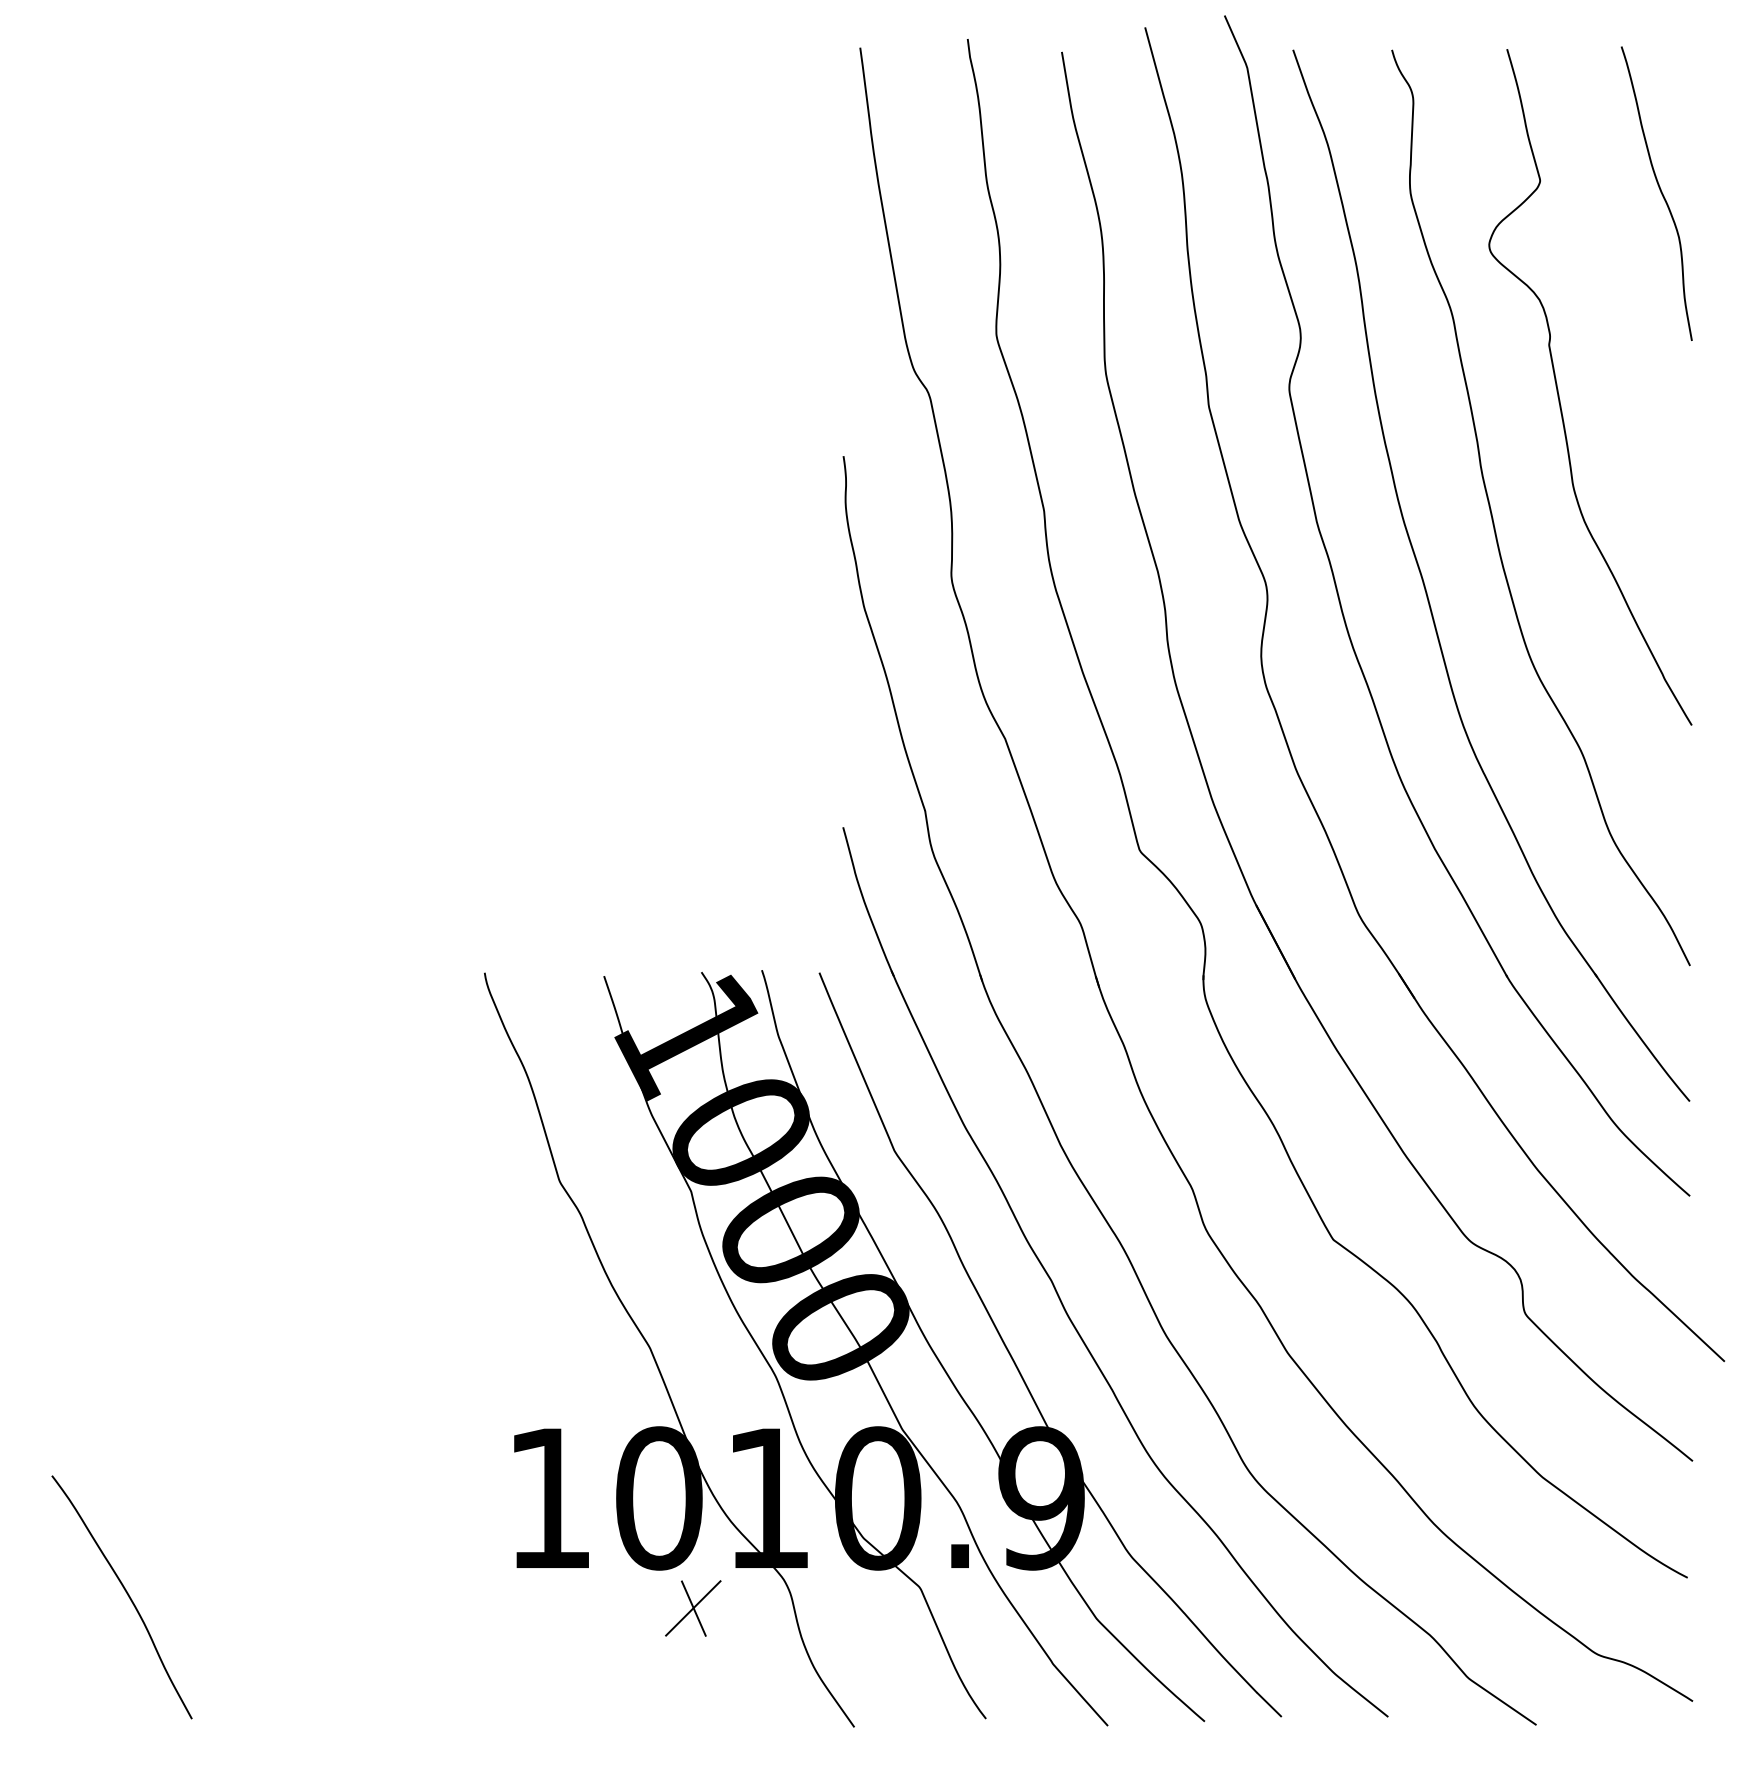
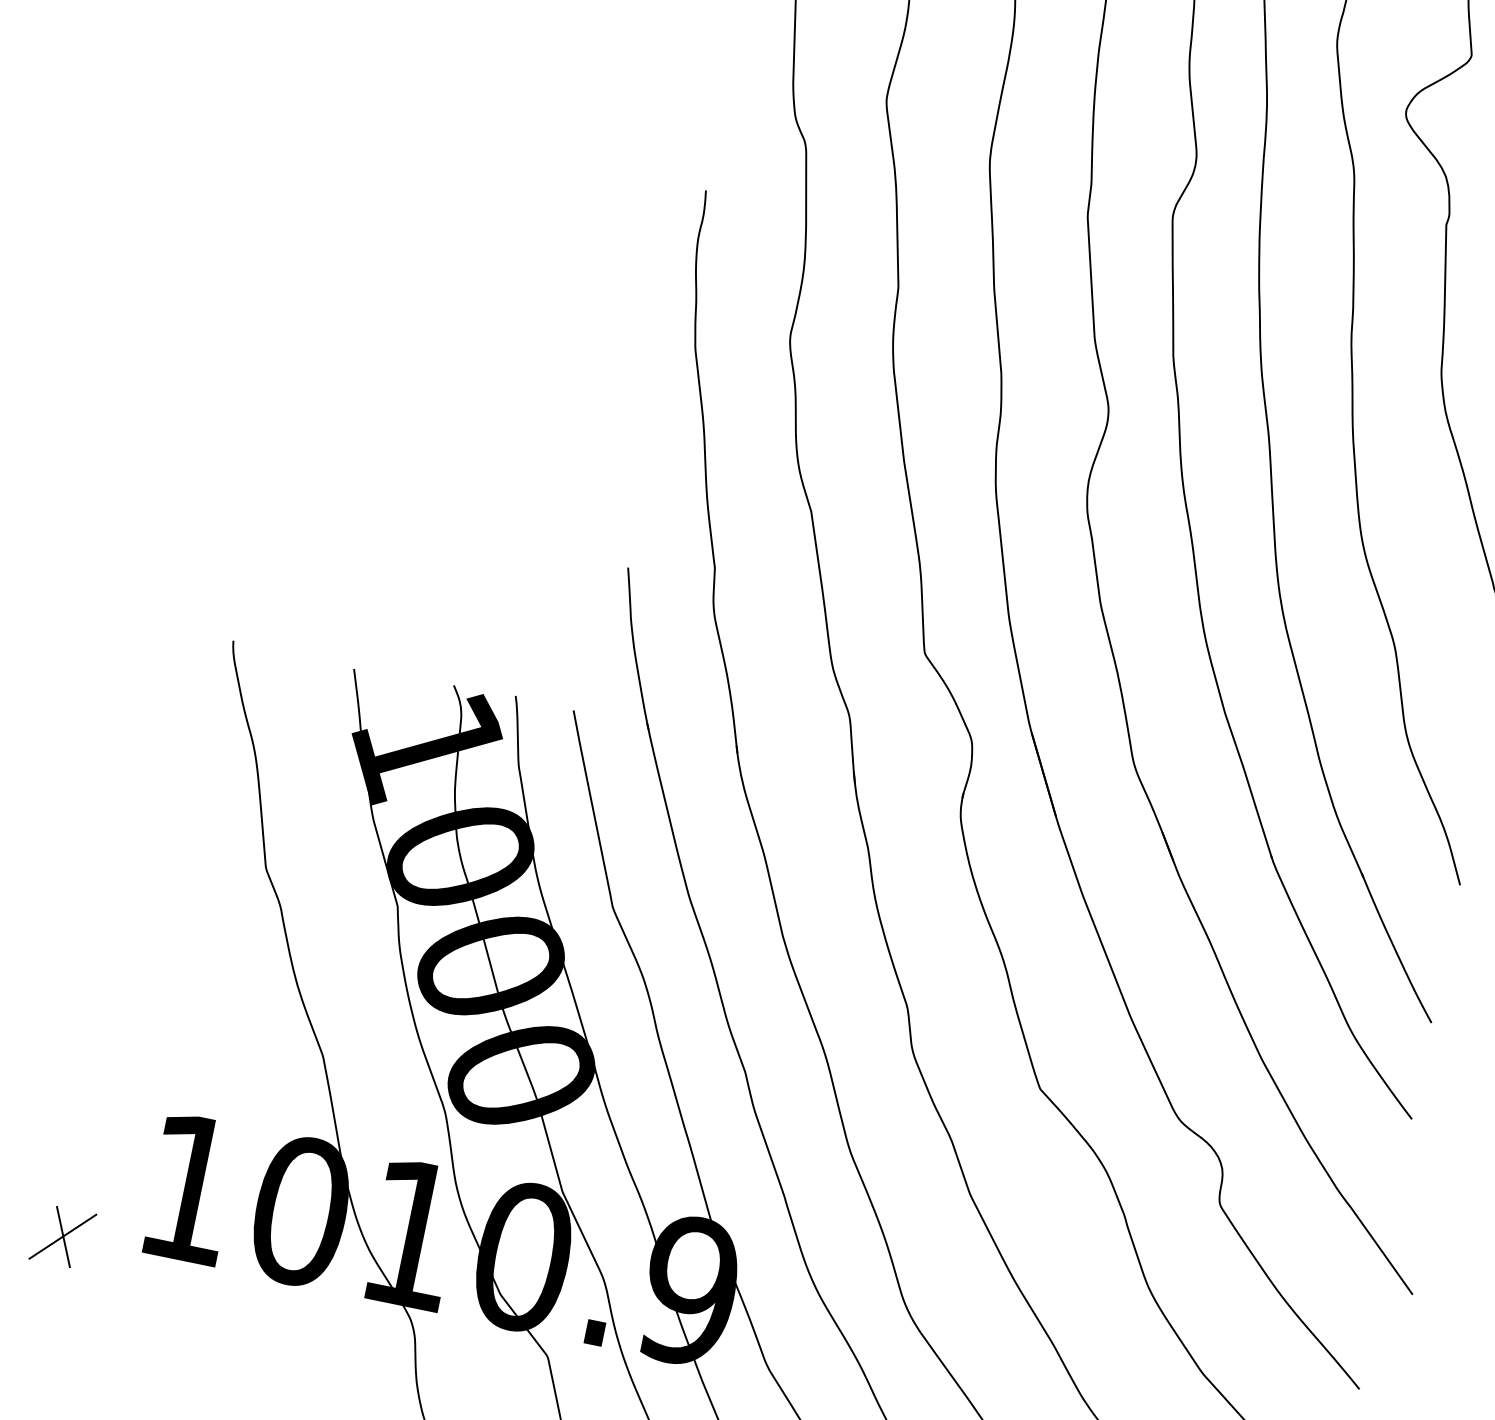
part: (693, 1608) -> (63, 1236), moved

